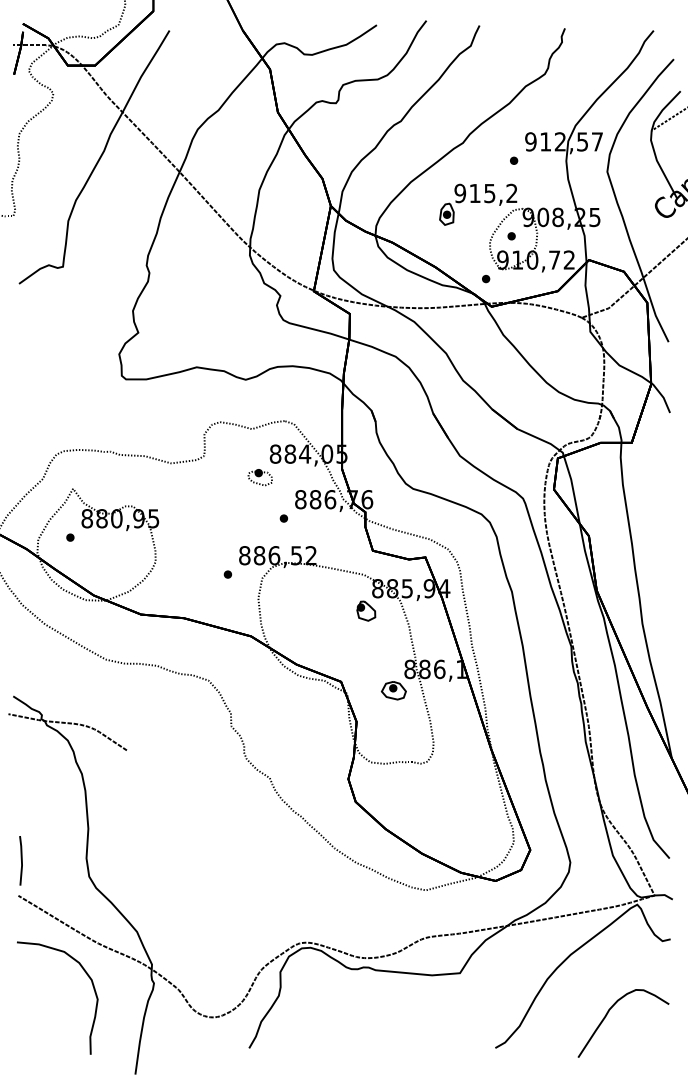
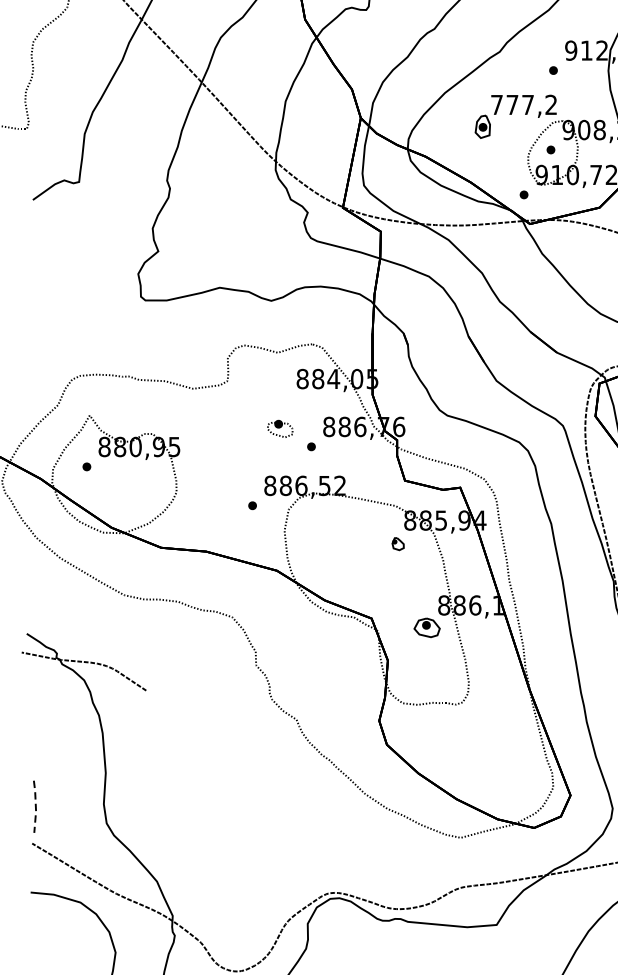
text: (474, 193) -> (511, 104), 915,2 -> 777,2
part: (259, 477) -> (279, 428), moved
part: (366, 610) -> (398, 543), size x0.6
line: (21, 860) -> (35, 806), solid -> dashed

